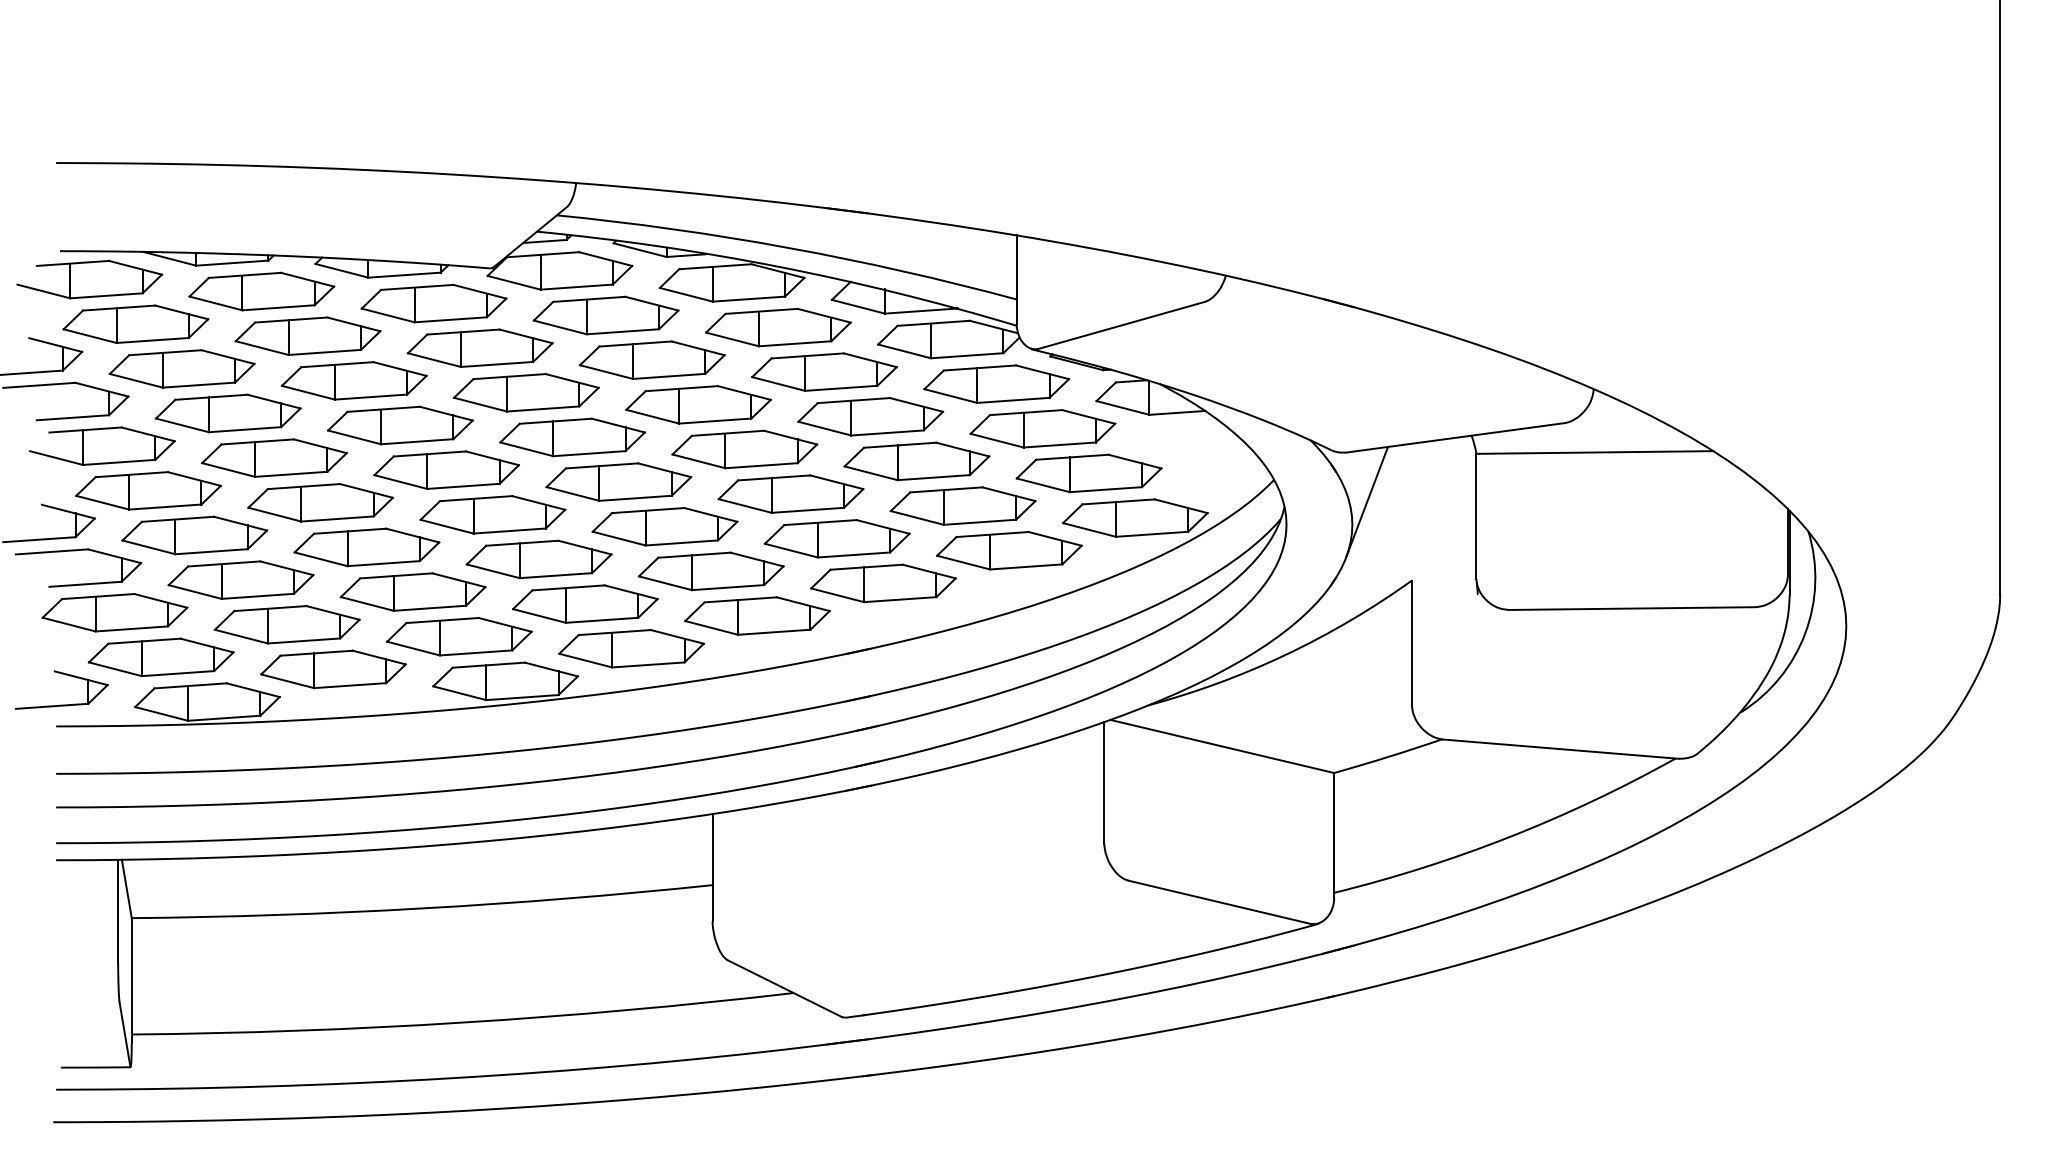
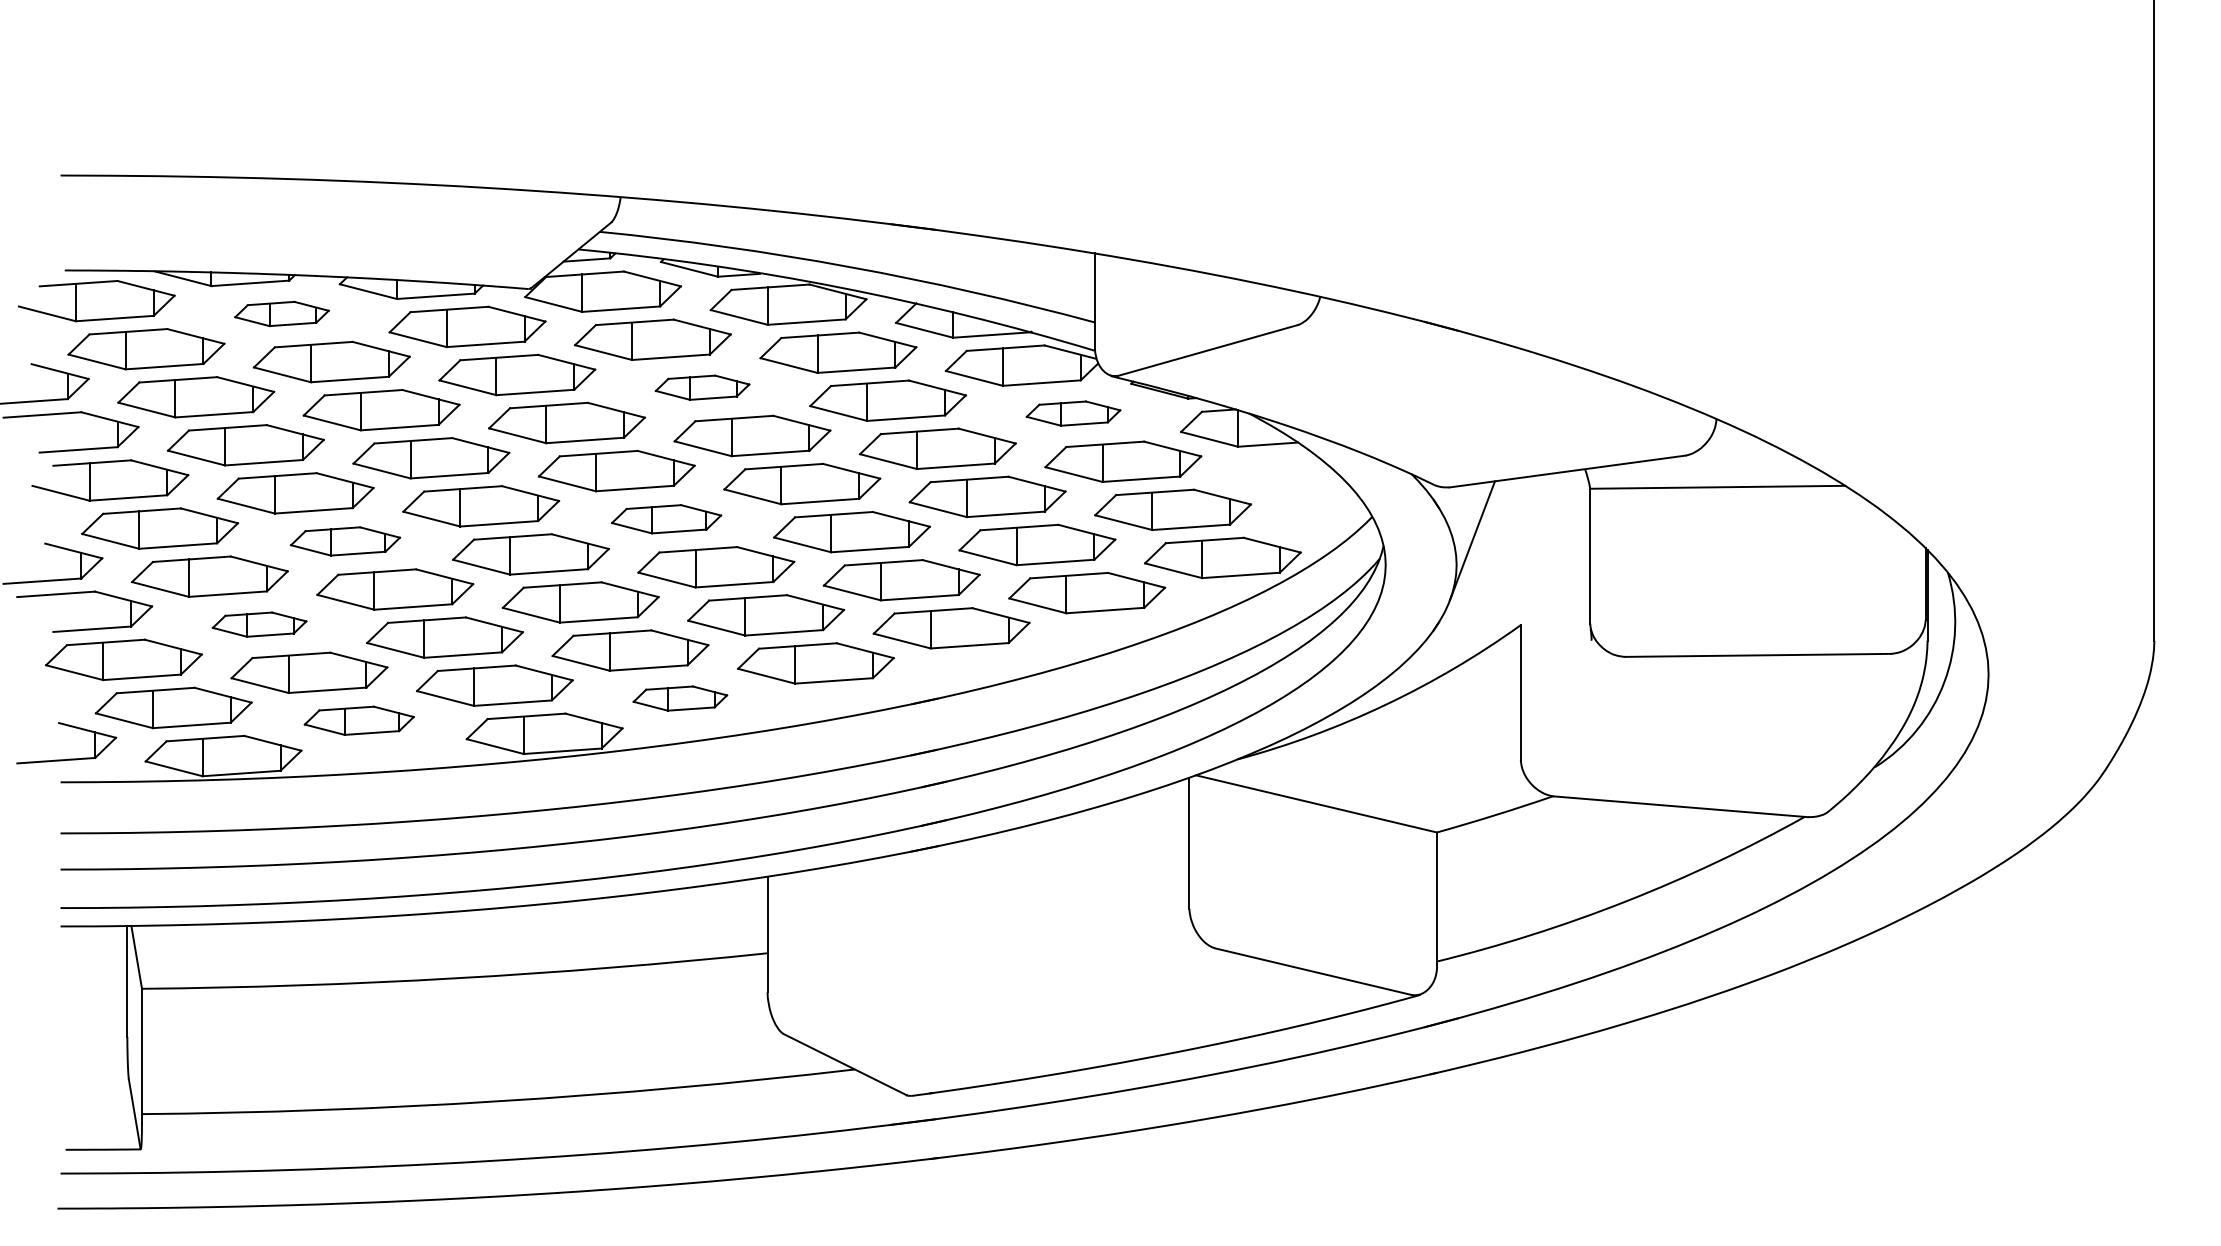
part: (261, 291) -> (281, 313), size x0.6
part: (652, 359) -> (702, 387), size x0.6
part: (996, 383) -> (1073, 413), size x0.6
part: (618, 482) -> (666, 519), size x0.7
part: (320, 502) -> (345, 541), size x0.7
part: (240, 579) -> (259, 624), size x0.6
part: (631, 648) -> (680, 698), size x0.6
part: (333, 669) -> (359, 720), size x0.7

